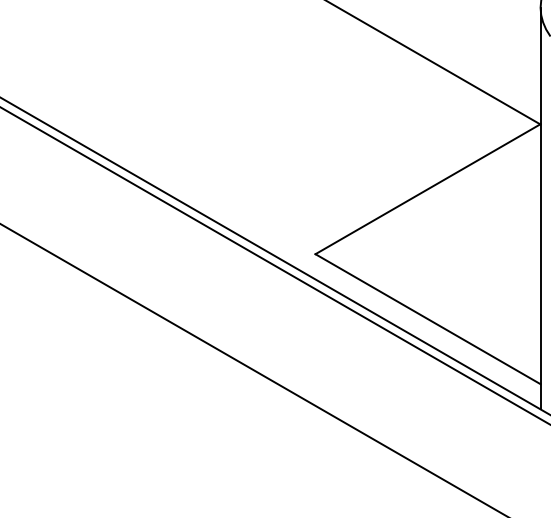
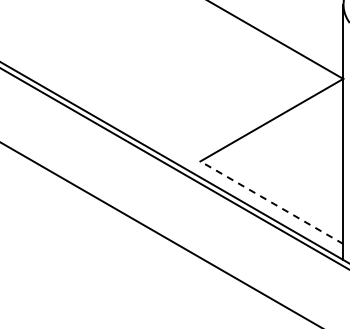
line: (427, 318) -> (271, 202), solid -> dashed

